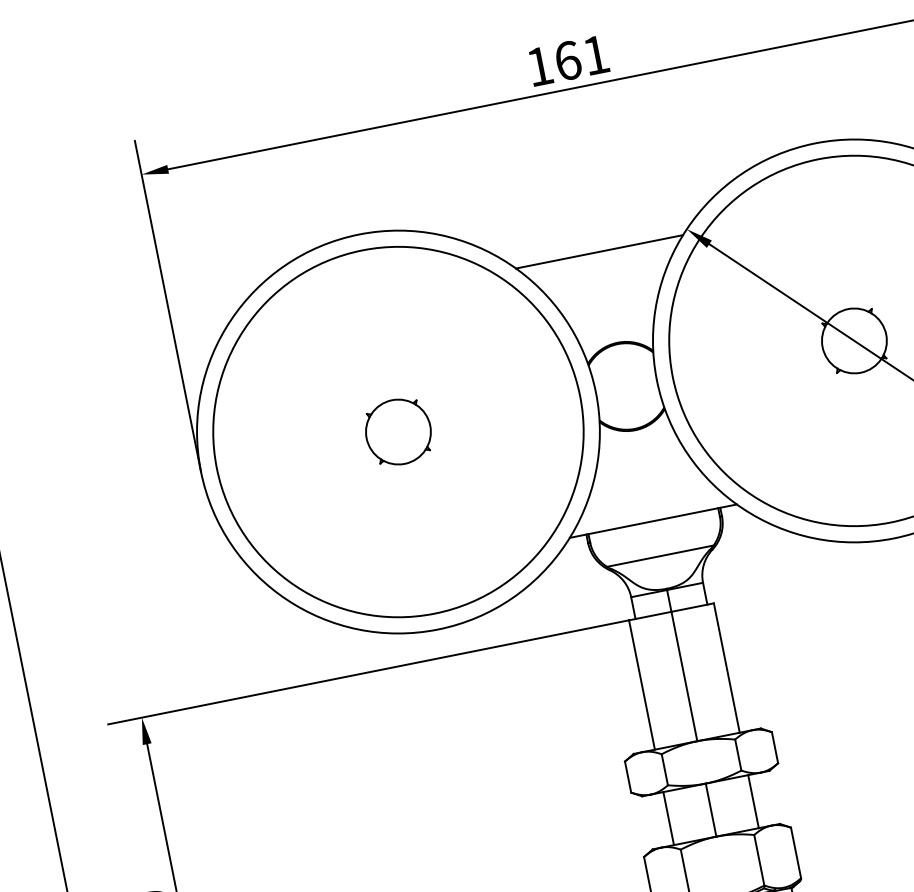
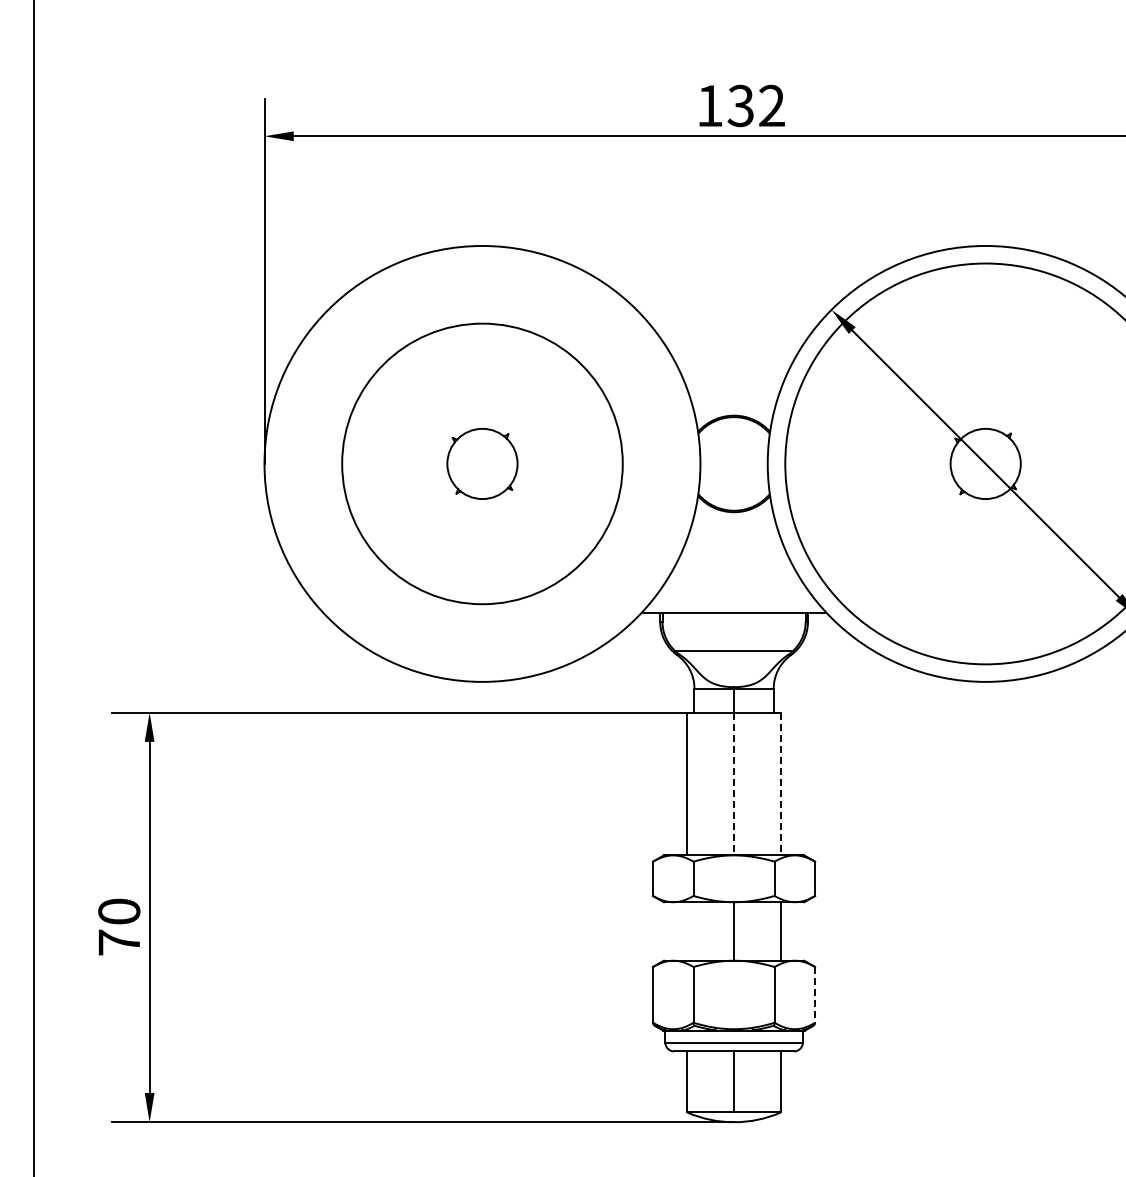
text: (580, 57) -> (755, 105), 161 -> 132
line: (599, 252) -> (733, 315), removed
circle: (398, 431) -> (482, 463), size x0.7
line: (726, 668) -> (780, 784), solid -> dashed
line: (684, 676) -> (734, 784), solid -> dashed
line: (668, 818) -> (687, 931), removed
line: (796, 852) -> (815, 994), solid -> dashed

